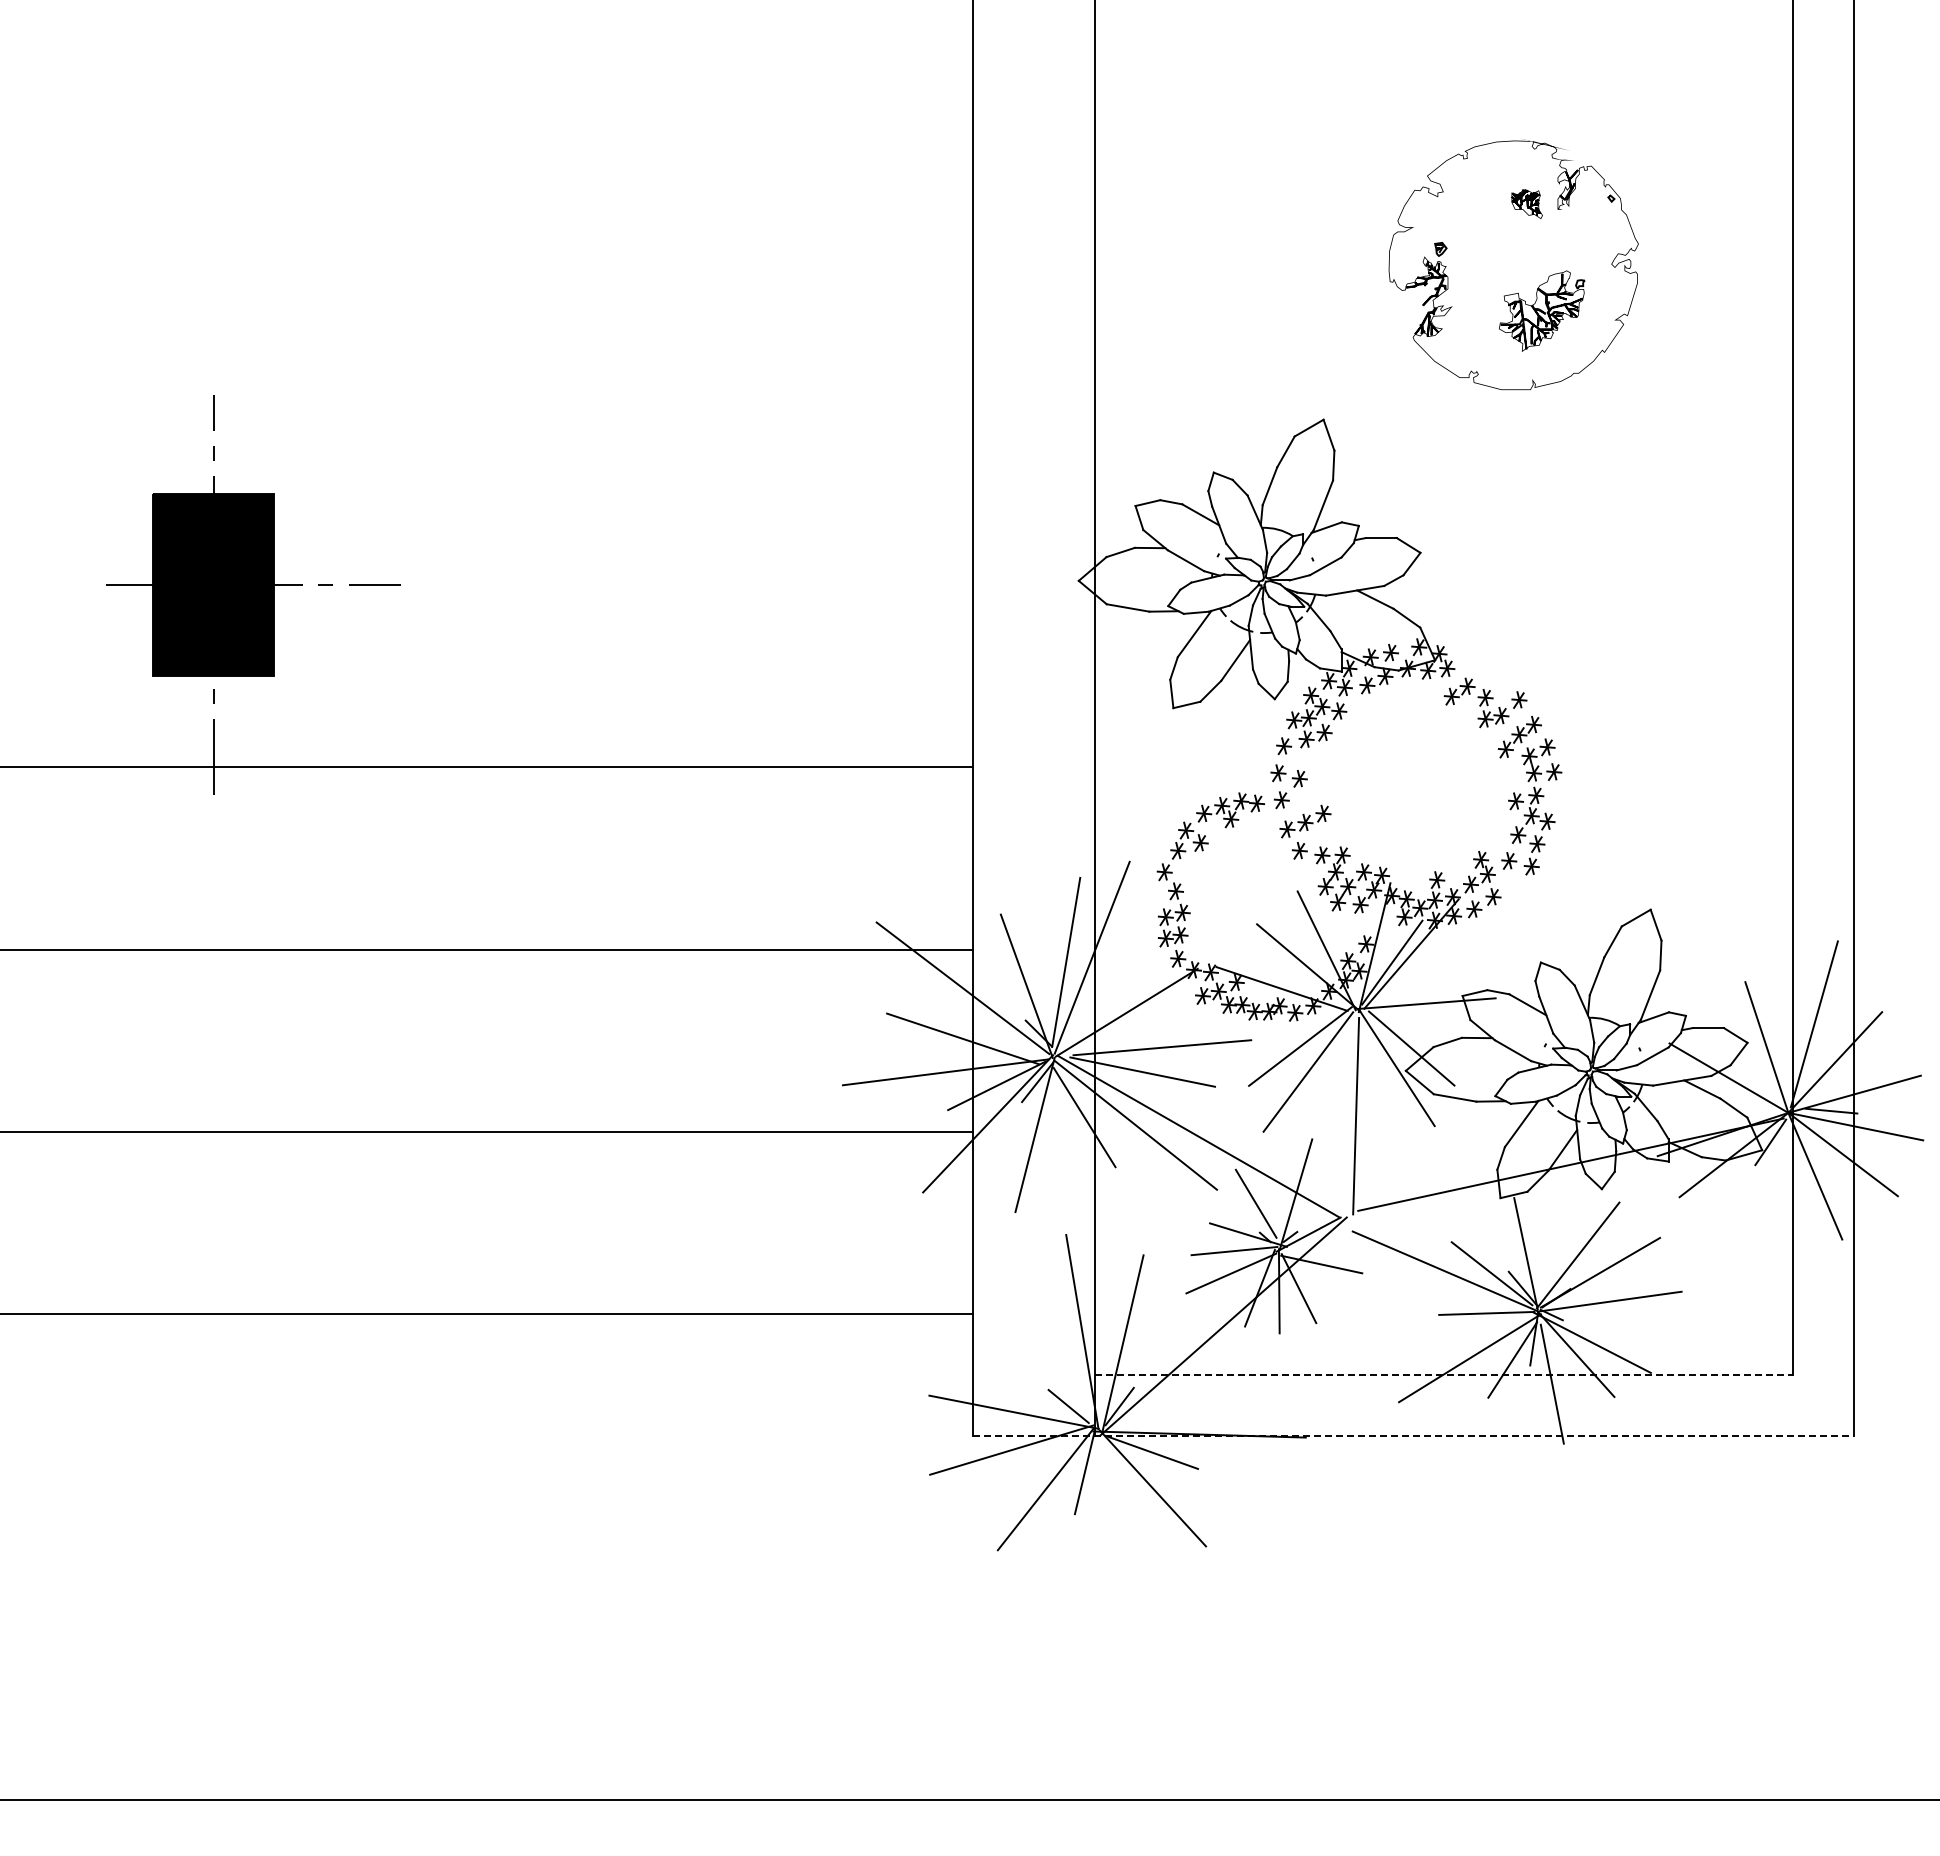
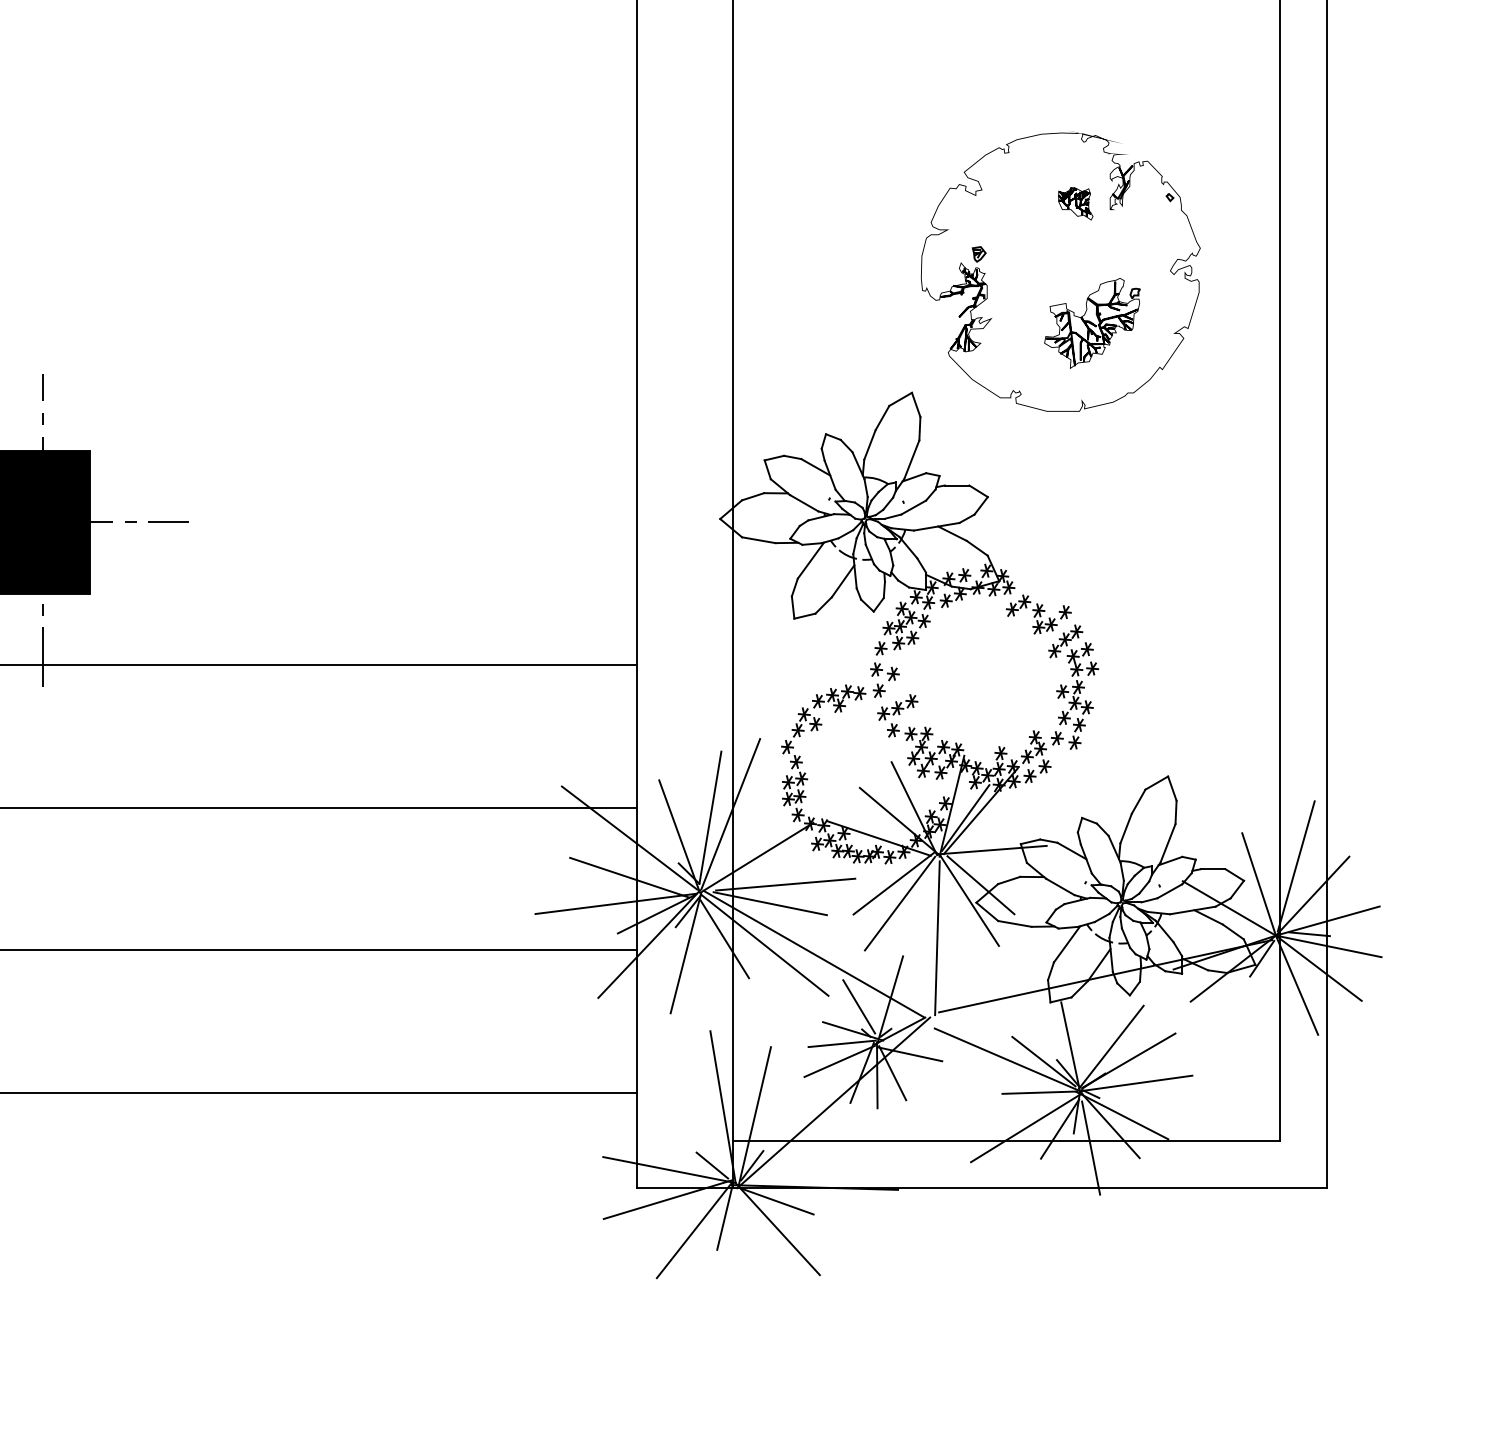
part: (1513, 264) -> (1060, 271), size x1.43
line: (1444, 1374) -> (1006, 1140), dashed -> solid
line: (1414, 1435) -> (983, 1188), dashed -> solid

